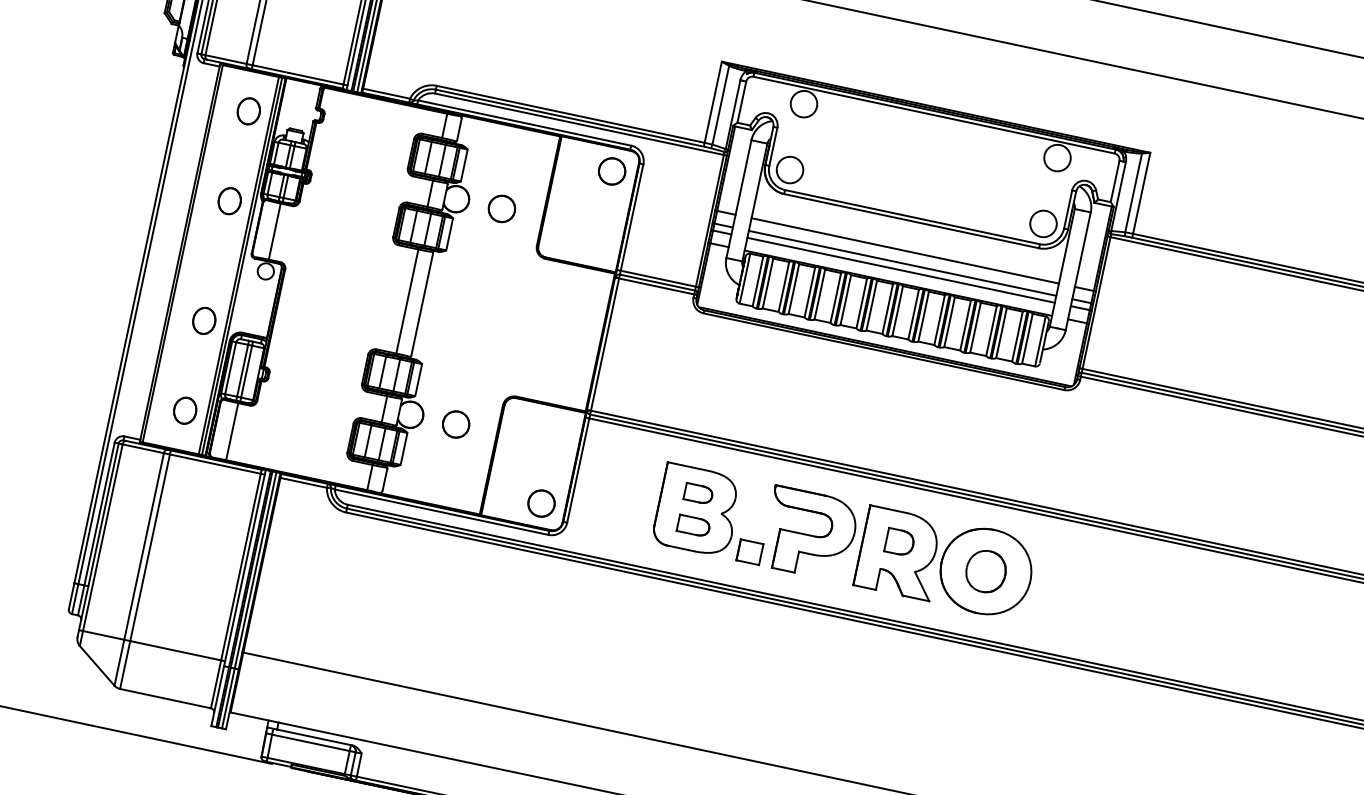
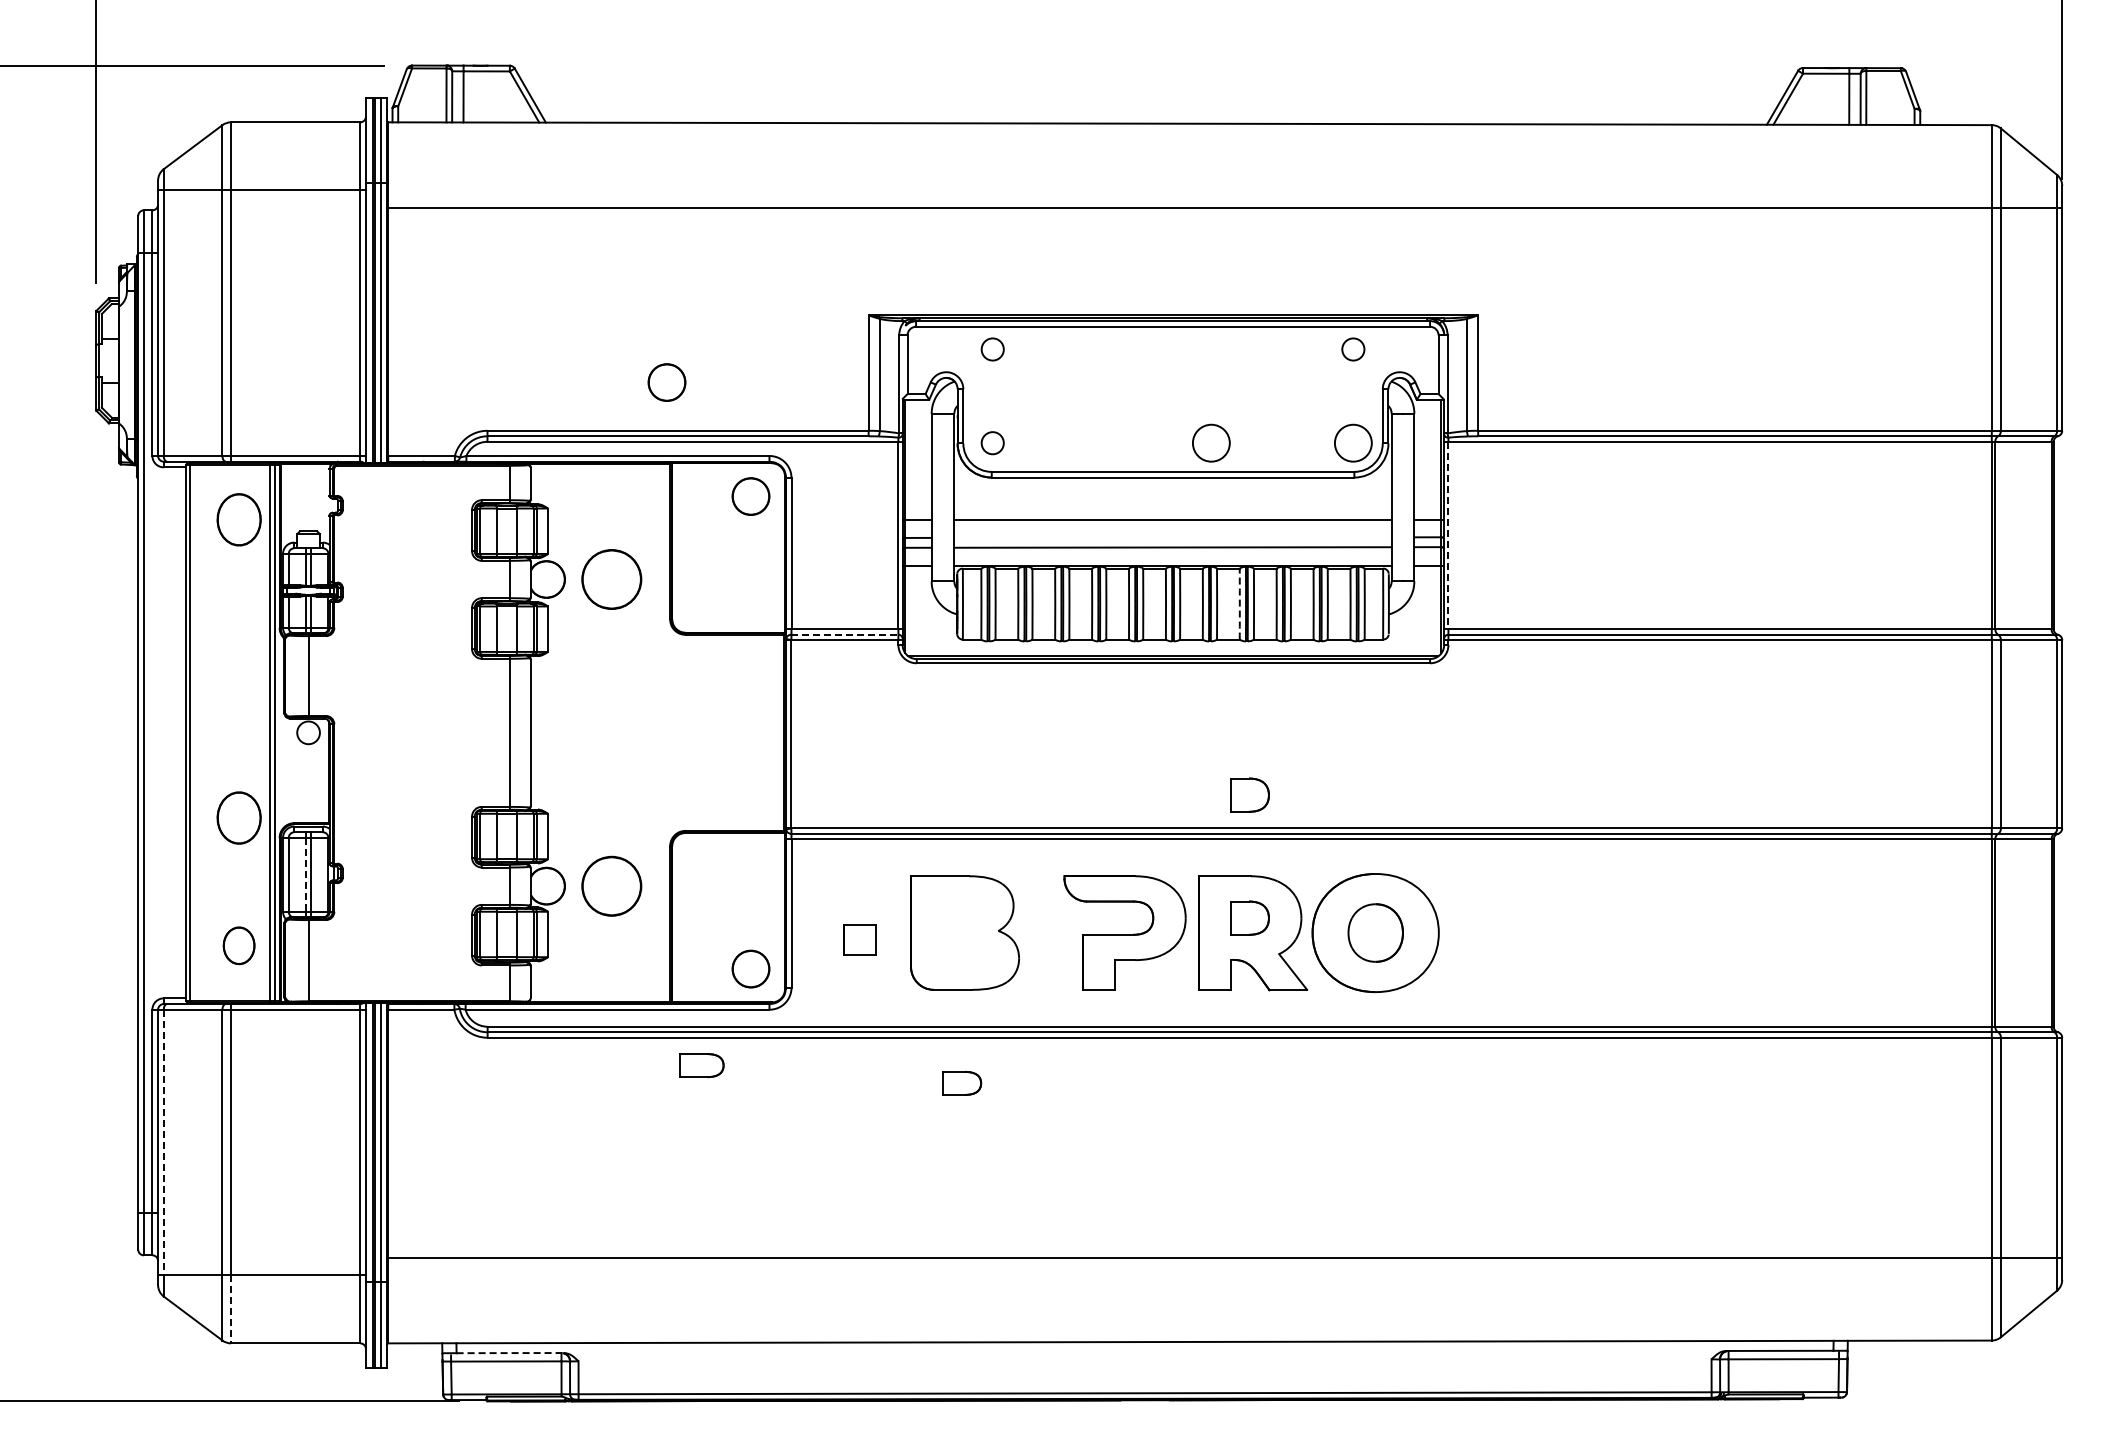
part: (569, 78) -> (666, 382), added
circle: (803, 104) -> (992, 349), size x0.6
part: (248, 111) -> (238, 519), size x1.4
circle: (1056, 157) -> (1352, 349), size x0.6
circle: (789, 169) -> (992, 442), size x0.6
part: (229, 200) -> (238, 647), removed
circle: (943, 202) -> (1211, 442), added
part: (501, 208) -> (611, 579), size x1.6
line: (902, 263) -> (1172, 537), removed
line: (657, 282) -> (845, 634), solid -> dashed
line: (1096, 303) -> (1448, 535), solid -> dashed
part: (203, 320) -> (238, 817), size x1.4
arc: (939, 320) -> (1239, 604), solid -> dashed
line: (242, 370) -> (305, 874), solid -> dashed
part: (455, 423) -> (611, 885), size x1.6
part: (918, 455) -> (1249, 794), added
part: (698, 494) -> (962, 1083), moved
part: (693, 525) -> (701, 1065), moved
line: (102, 537) -> (163, 1142), solid -> dashed
part: (749, 551) -> (859, 939), moved
line: (124, 665) -> (230, 1309), solid -> dashed
line: (315, 737) -> (510, 1353), solid -> dashed

